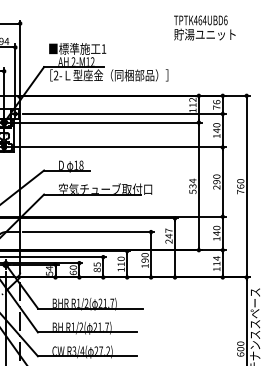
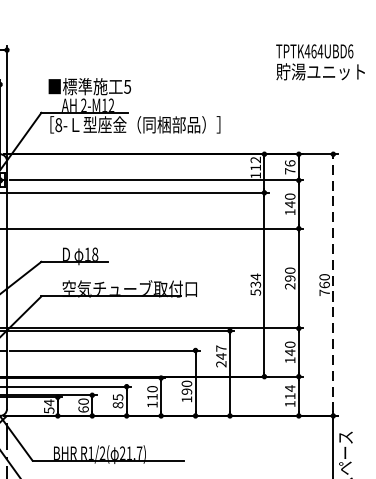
text: (204, 27) -> (320, 61), moved
text: (103, 48) -> (126, 86), 1 -> 5
text: (55, 75) -> (57, 124), 2- -> 8-
line: (246, 186) -> (333, 284), solid -> dashed

